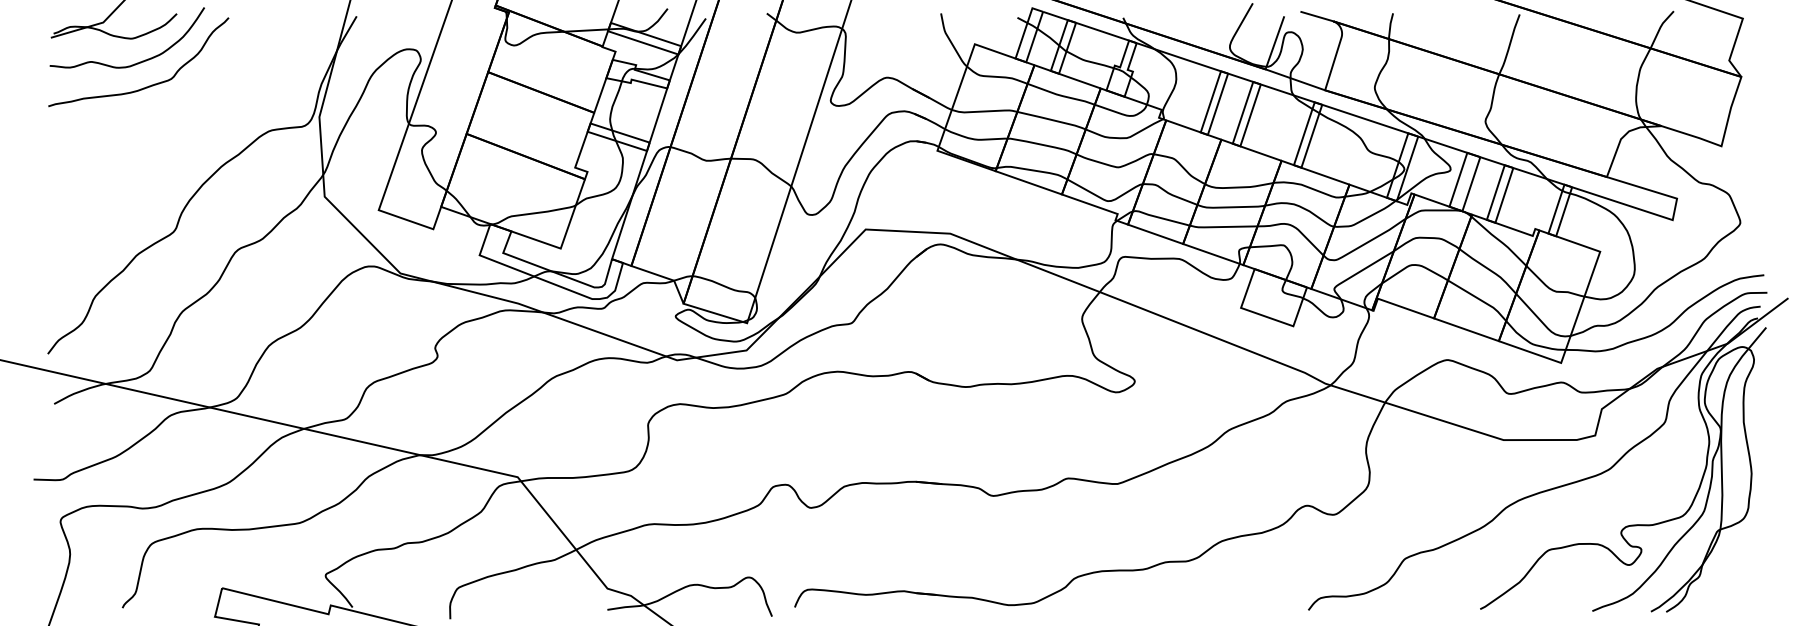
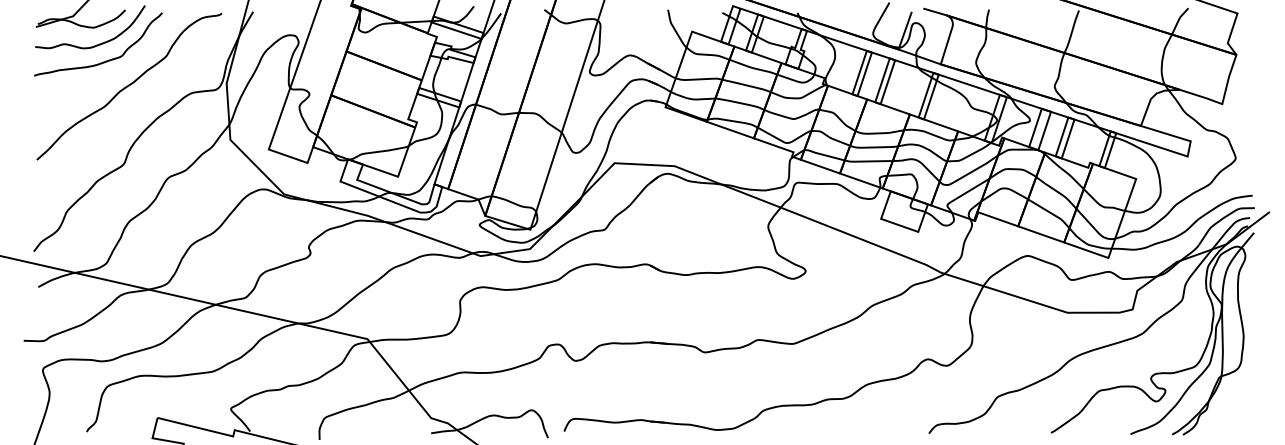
curve: (182, 120) -> (129, 85), added

